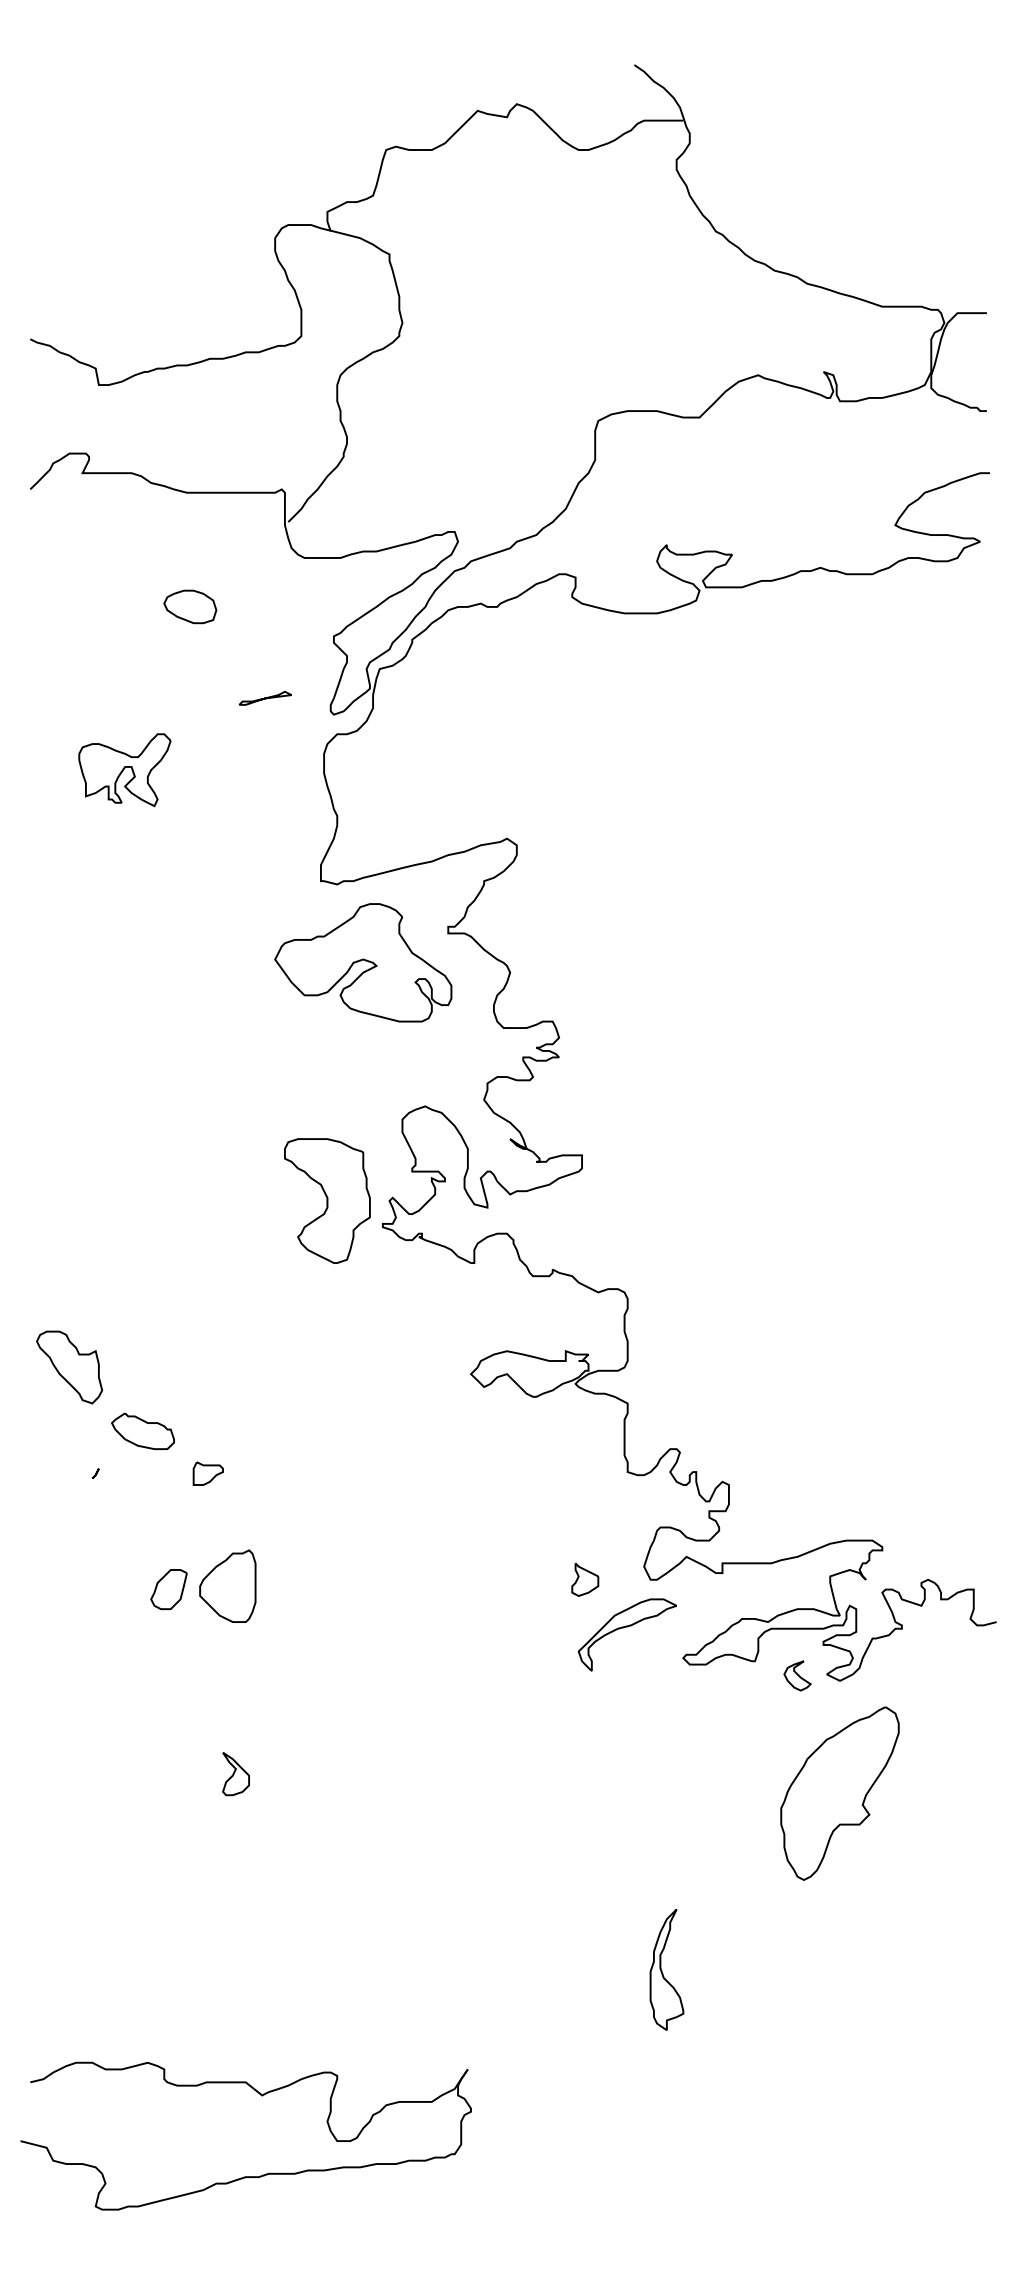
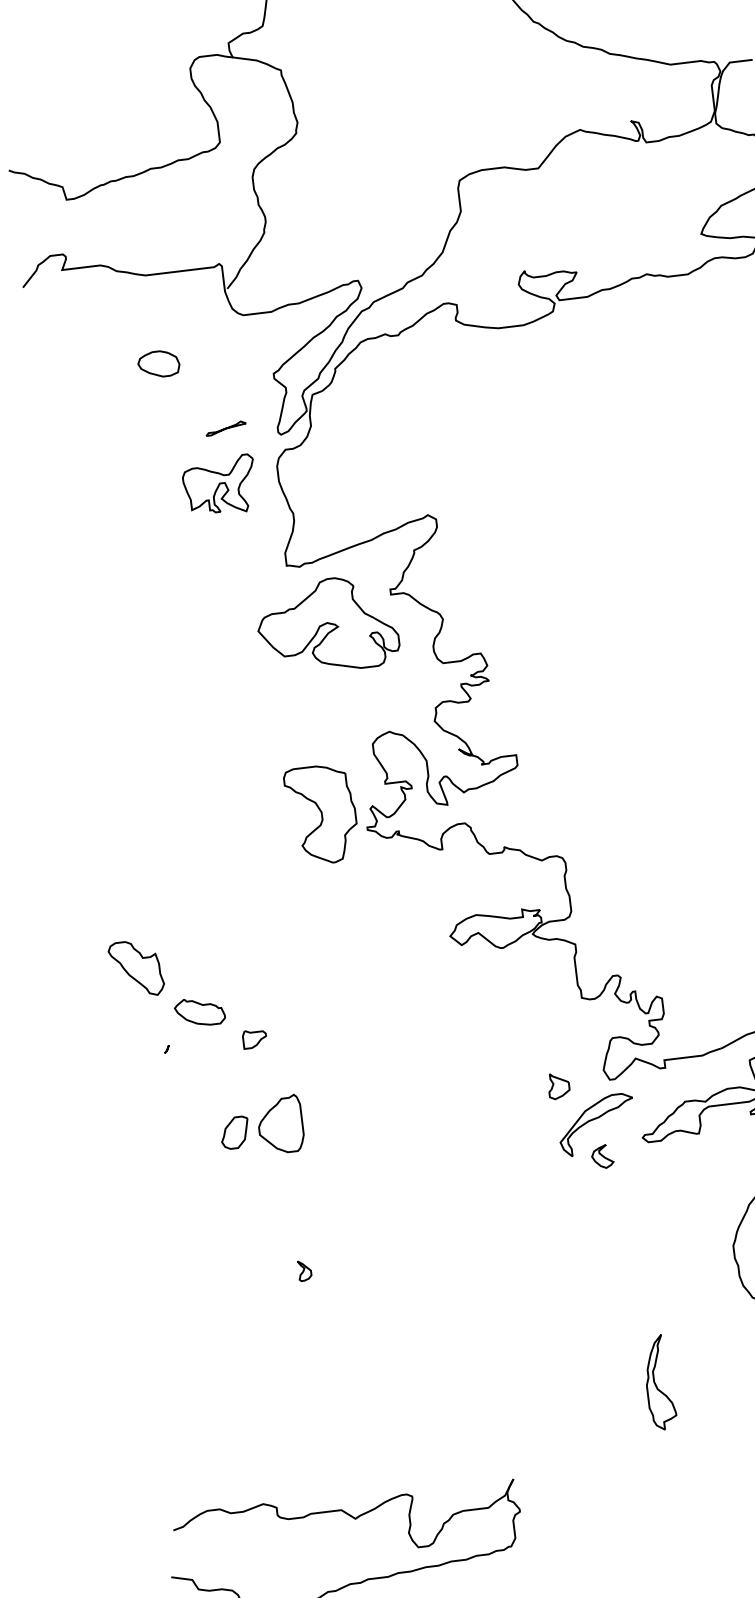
part: (124, 770) -> (219, 486), moved
part: (797, 1675) -> (602, 1156), moved
part: (235, 1774) -> (304, 1270), size x0.6

